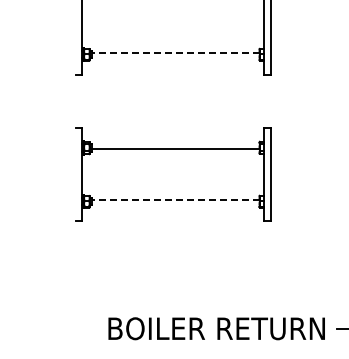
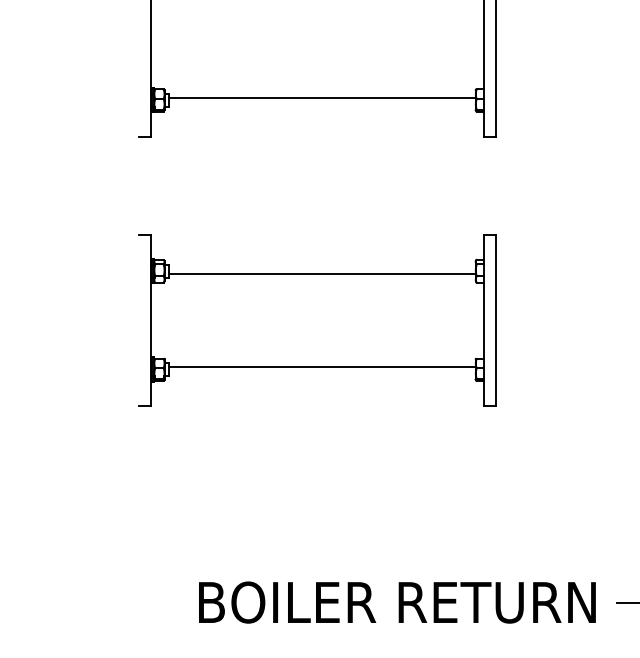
line: (175, 53) -> (321, 98), dashed -> solid
line: (175, 200) -> (321, 367), dashed -> solid

